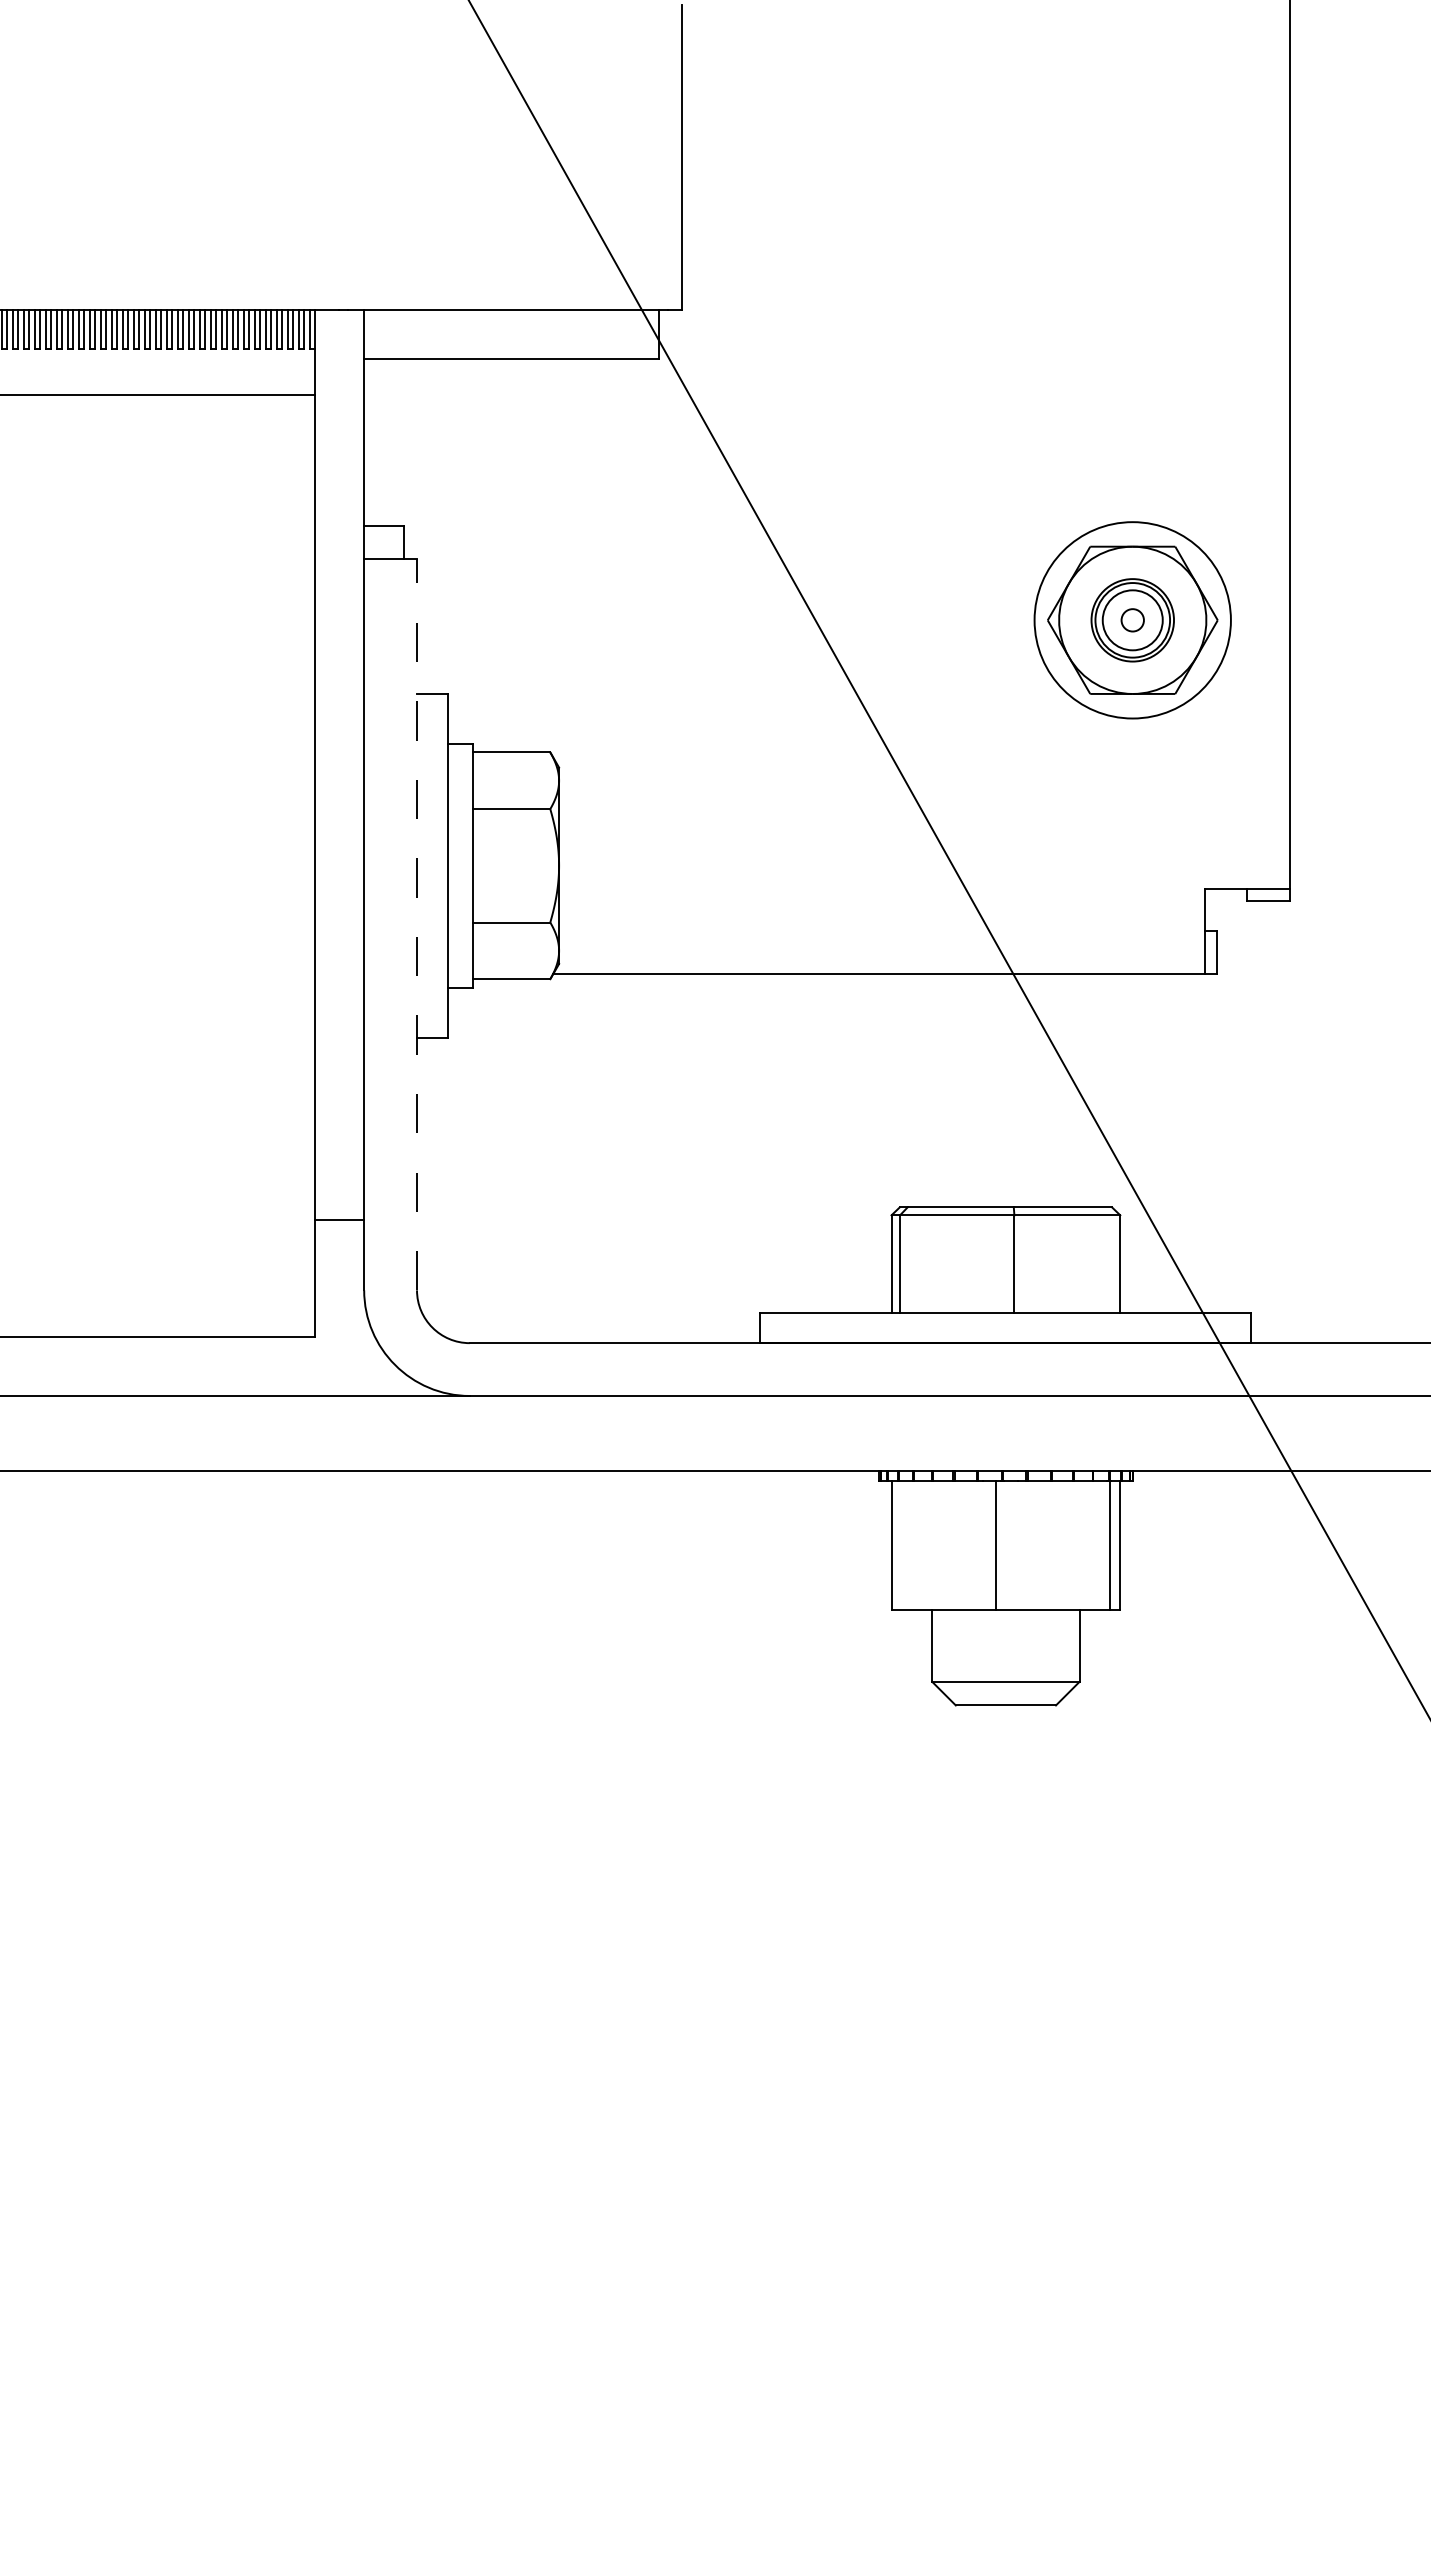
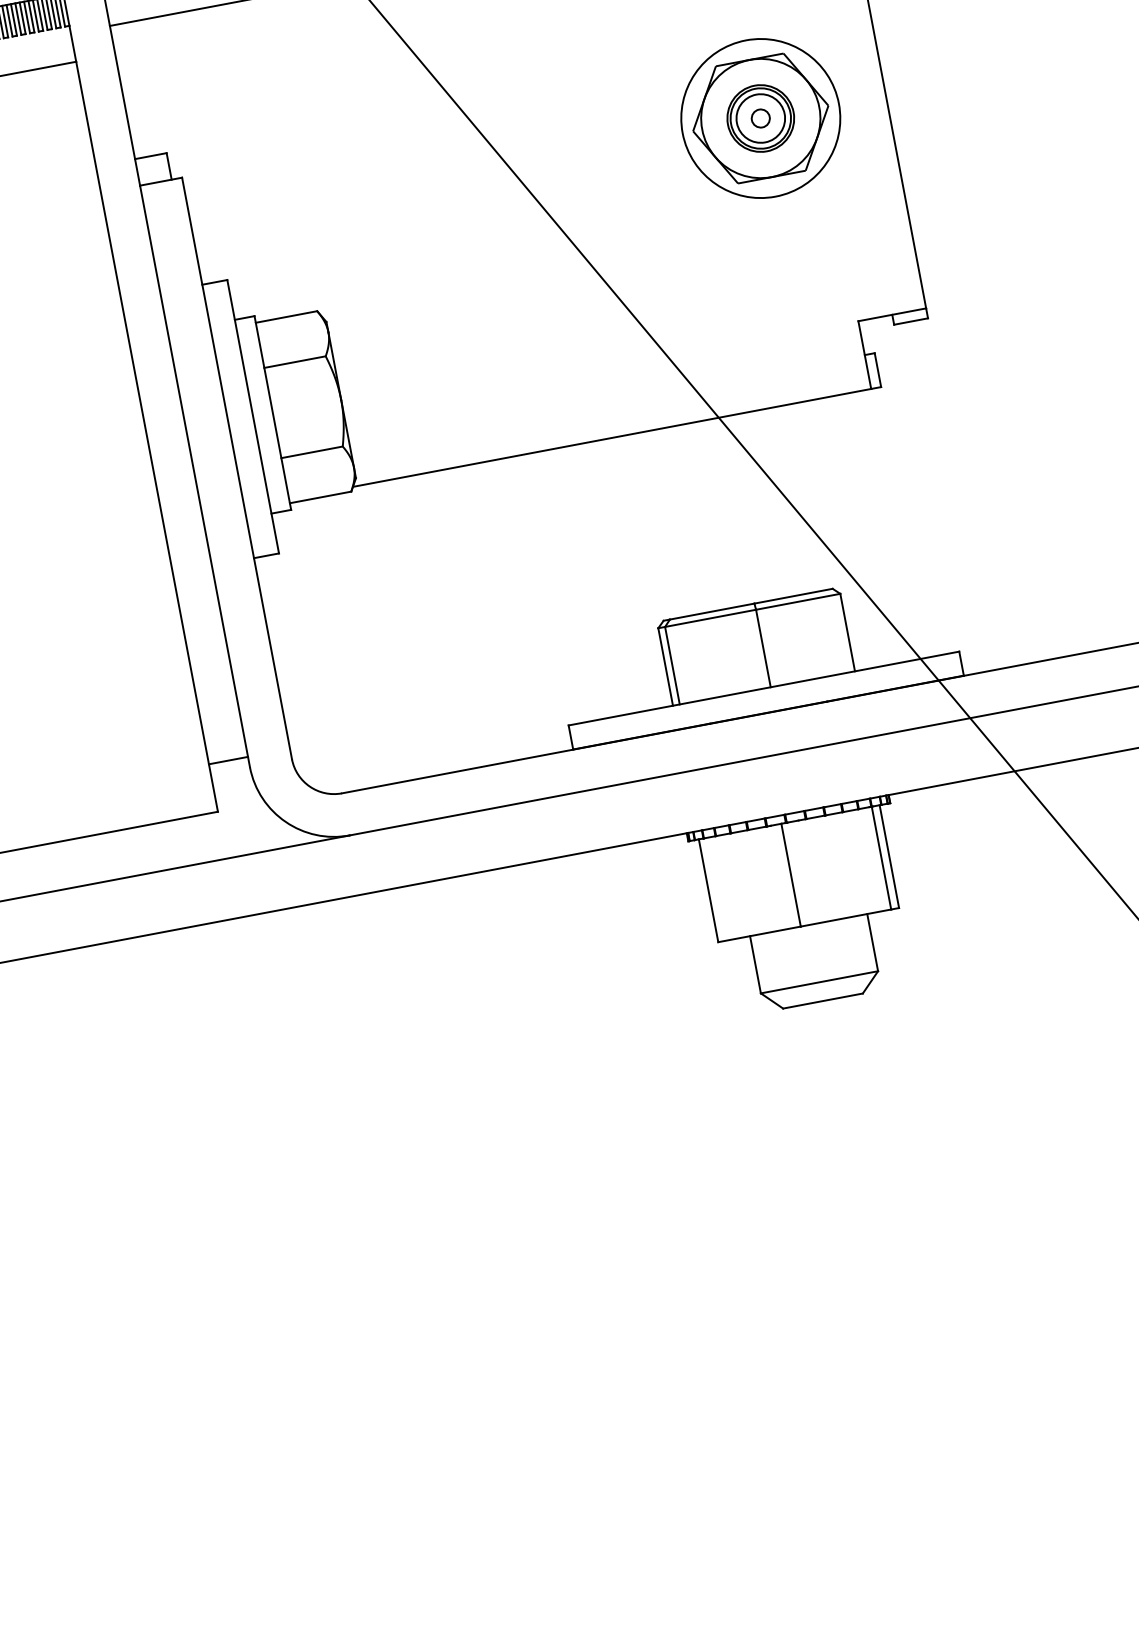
line: (417, 924) -> (237, 468), dashed -> solid
line: (339, 1220) -> (228, 760), moved

